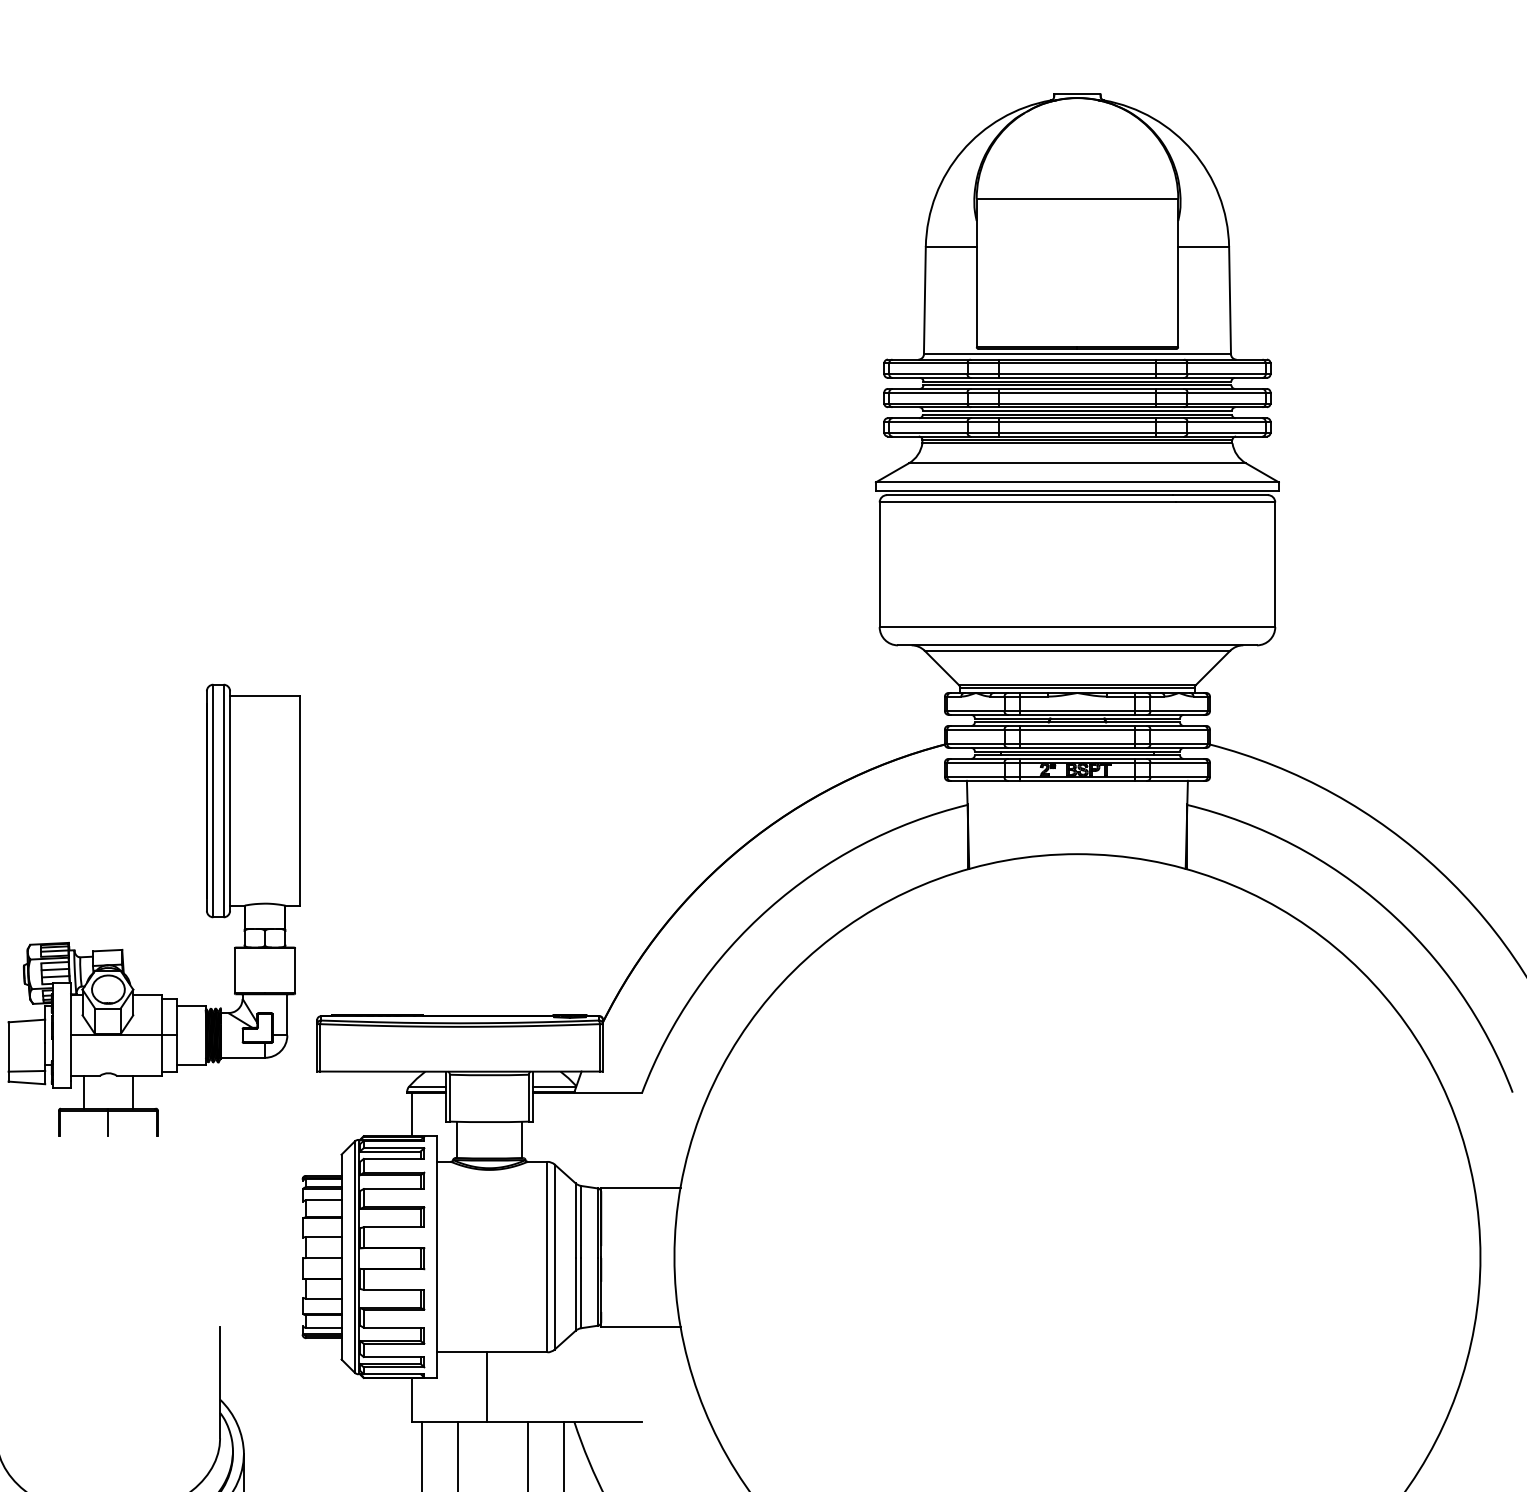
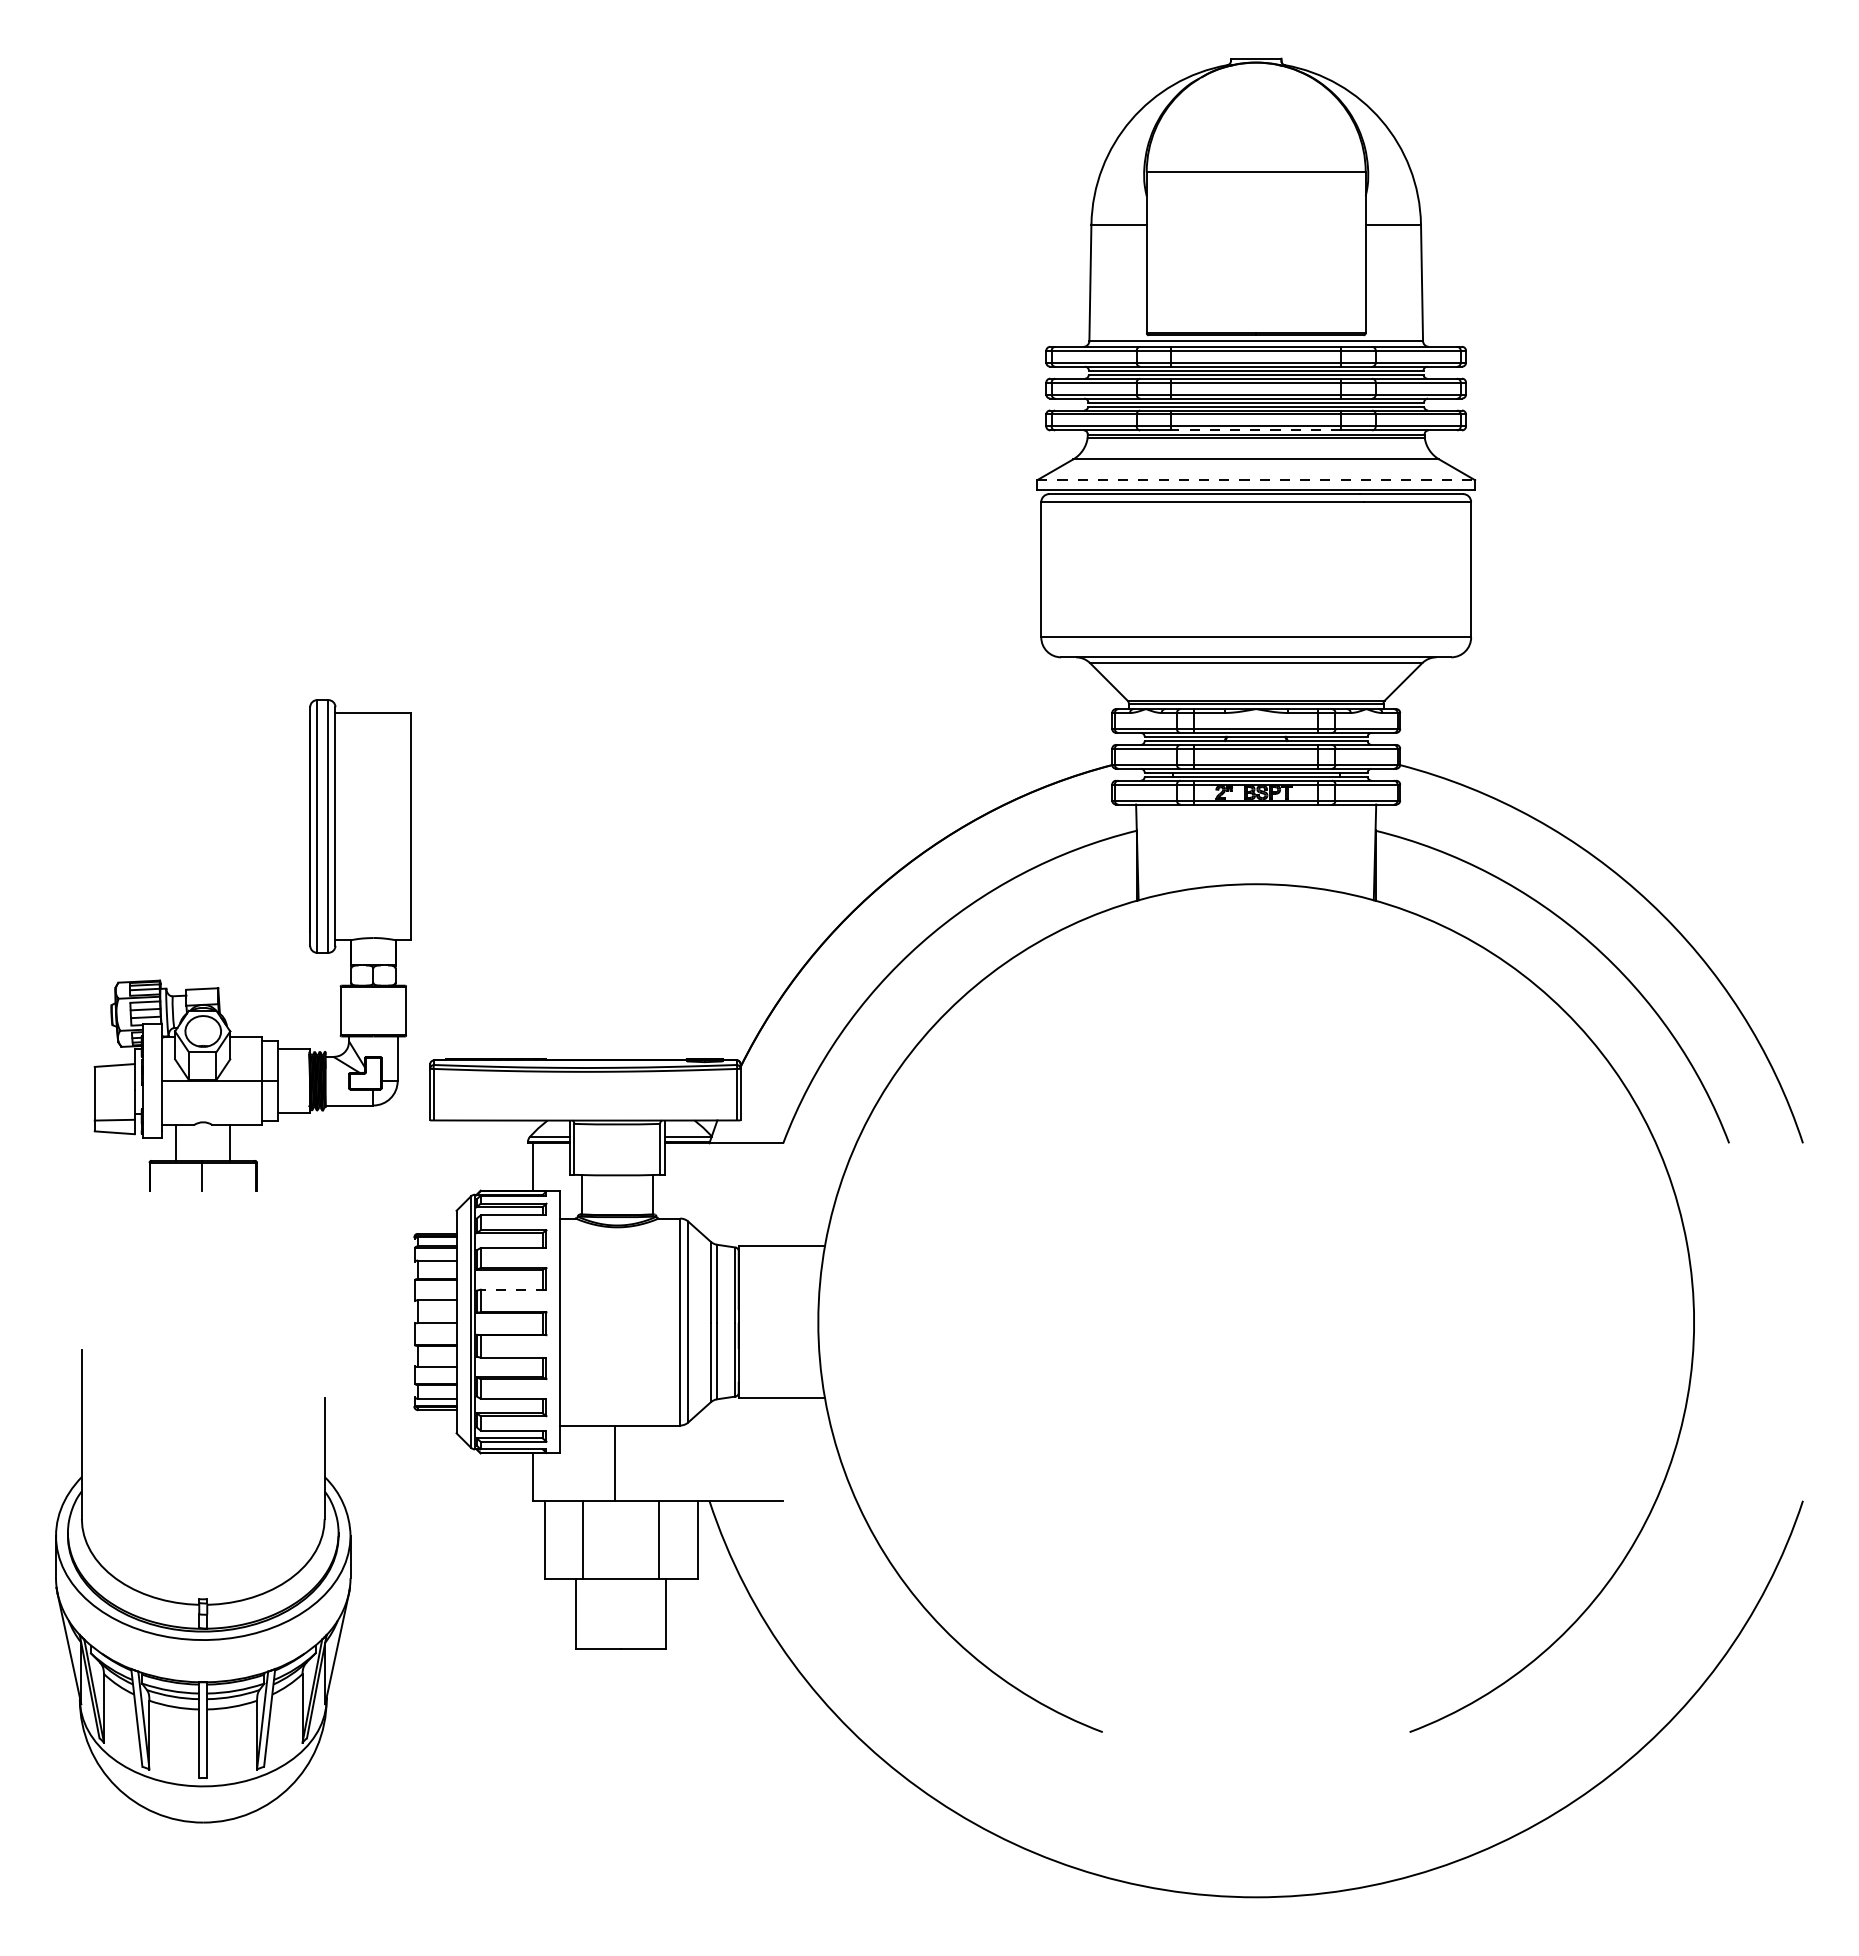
line: (1076, 436) -> (1255, 430), solid -> dashed
line: (1077, 482) -> (1256, 480), solid -> dashed
line: (393, 1227) -> (513, 1289), solid -> dashed

